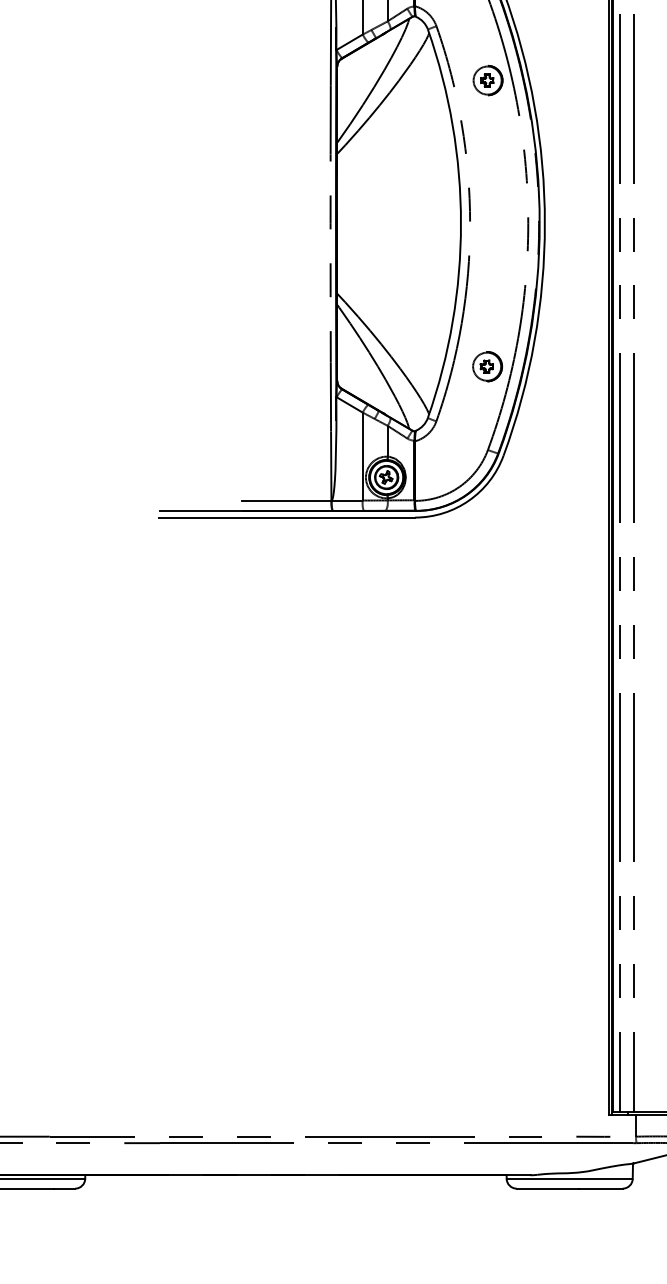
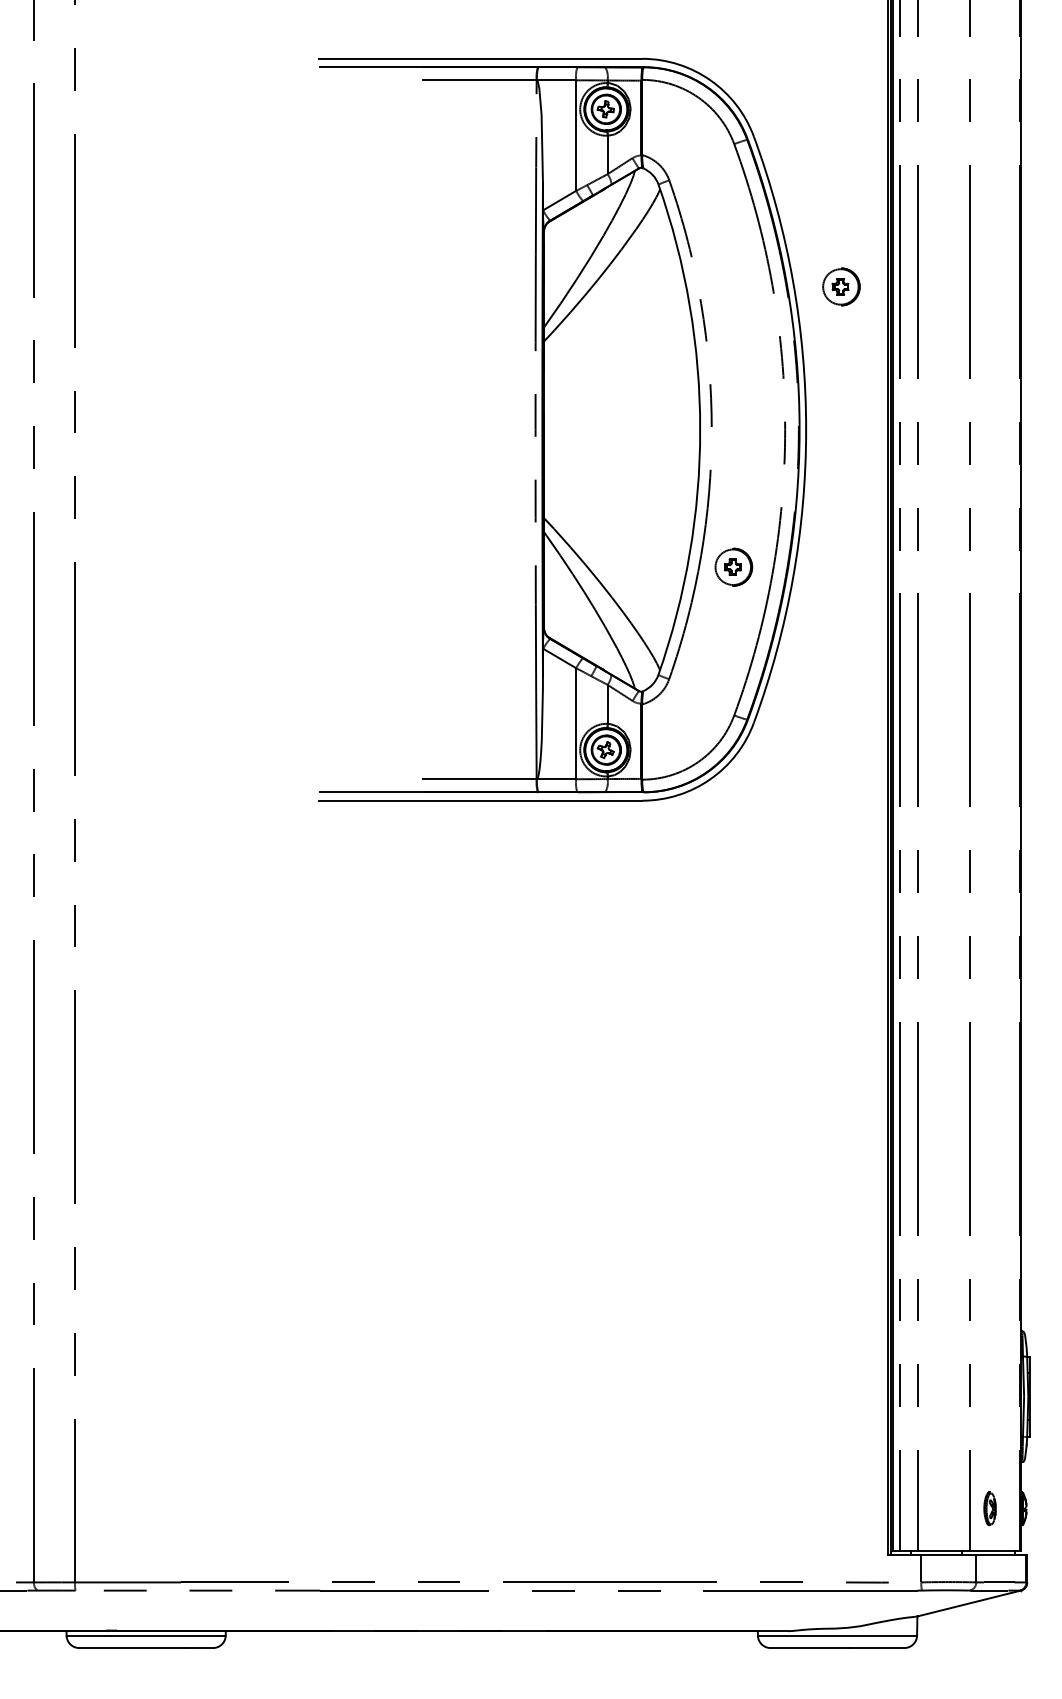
part: (488, 80) -> (841, 286), moved
part: (487, 366) -> (733, 566), moved

